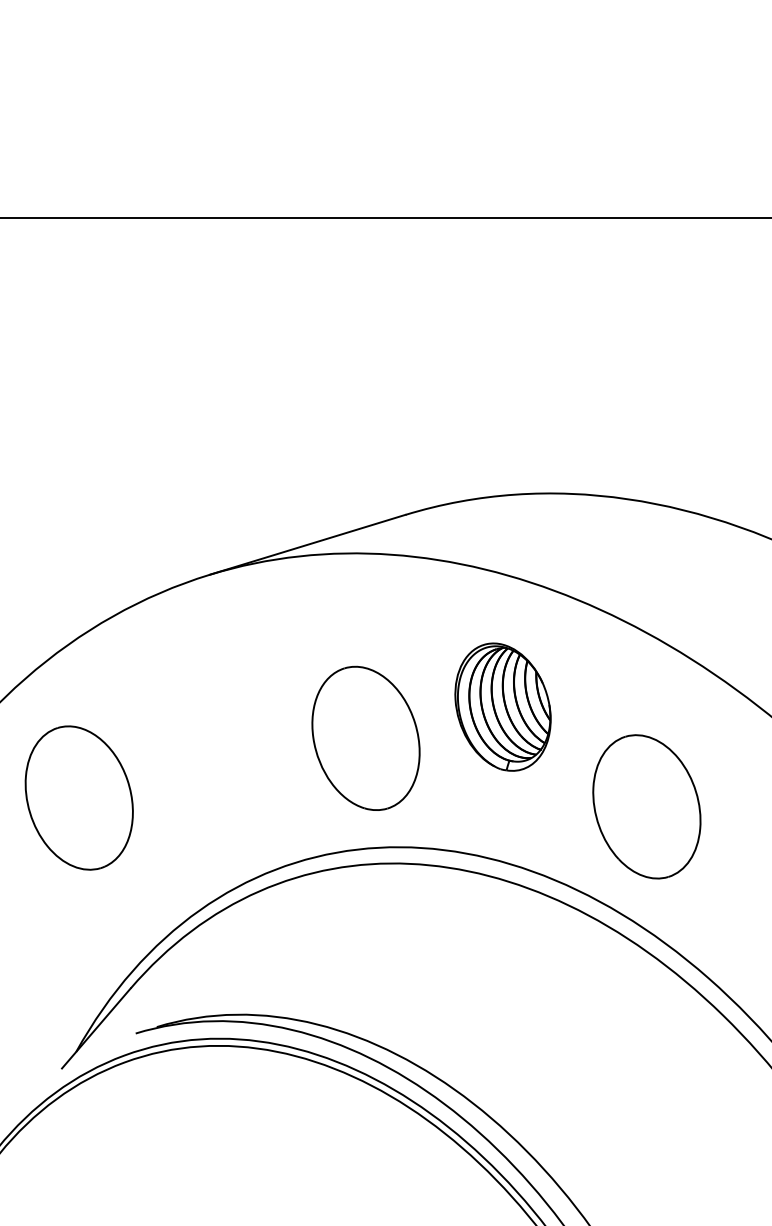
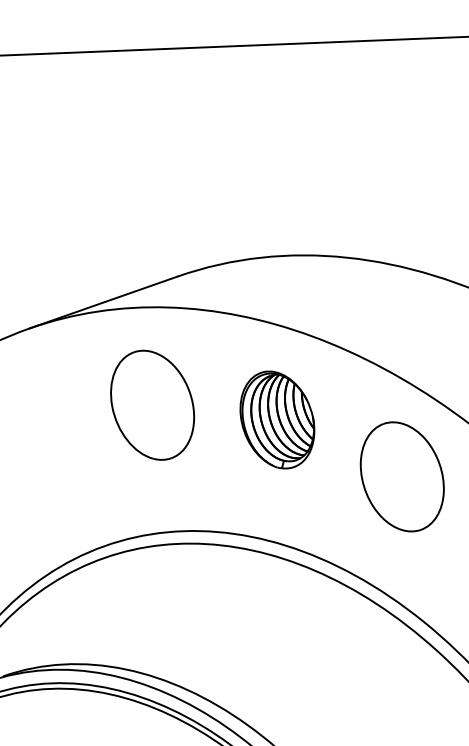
part: (502, 706) -> (276, 419), moved
part: (365, 737) -> (152, 404), moved
part: (646, 806) -> (401, 476), moved

